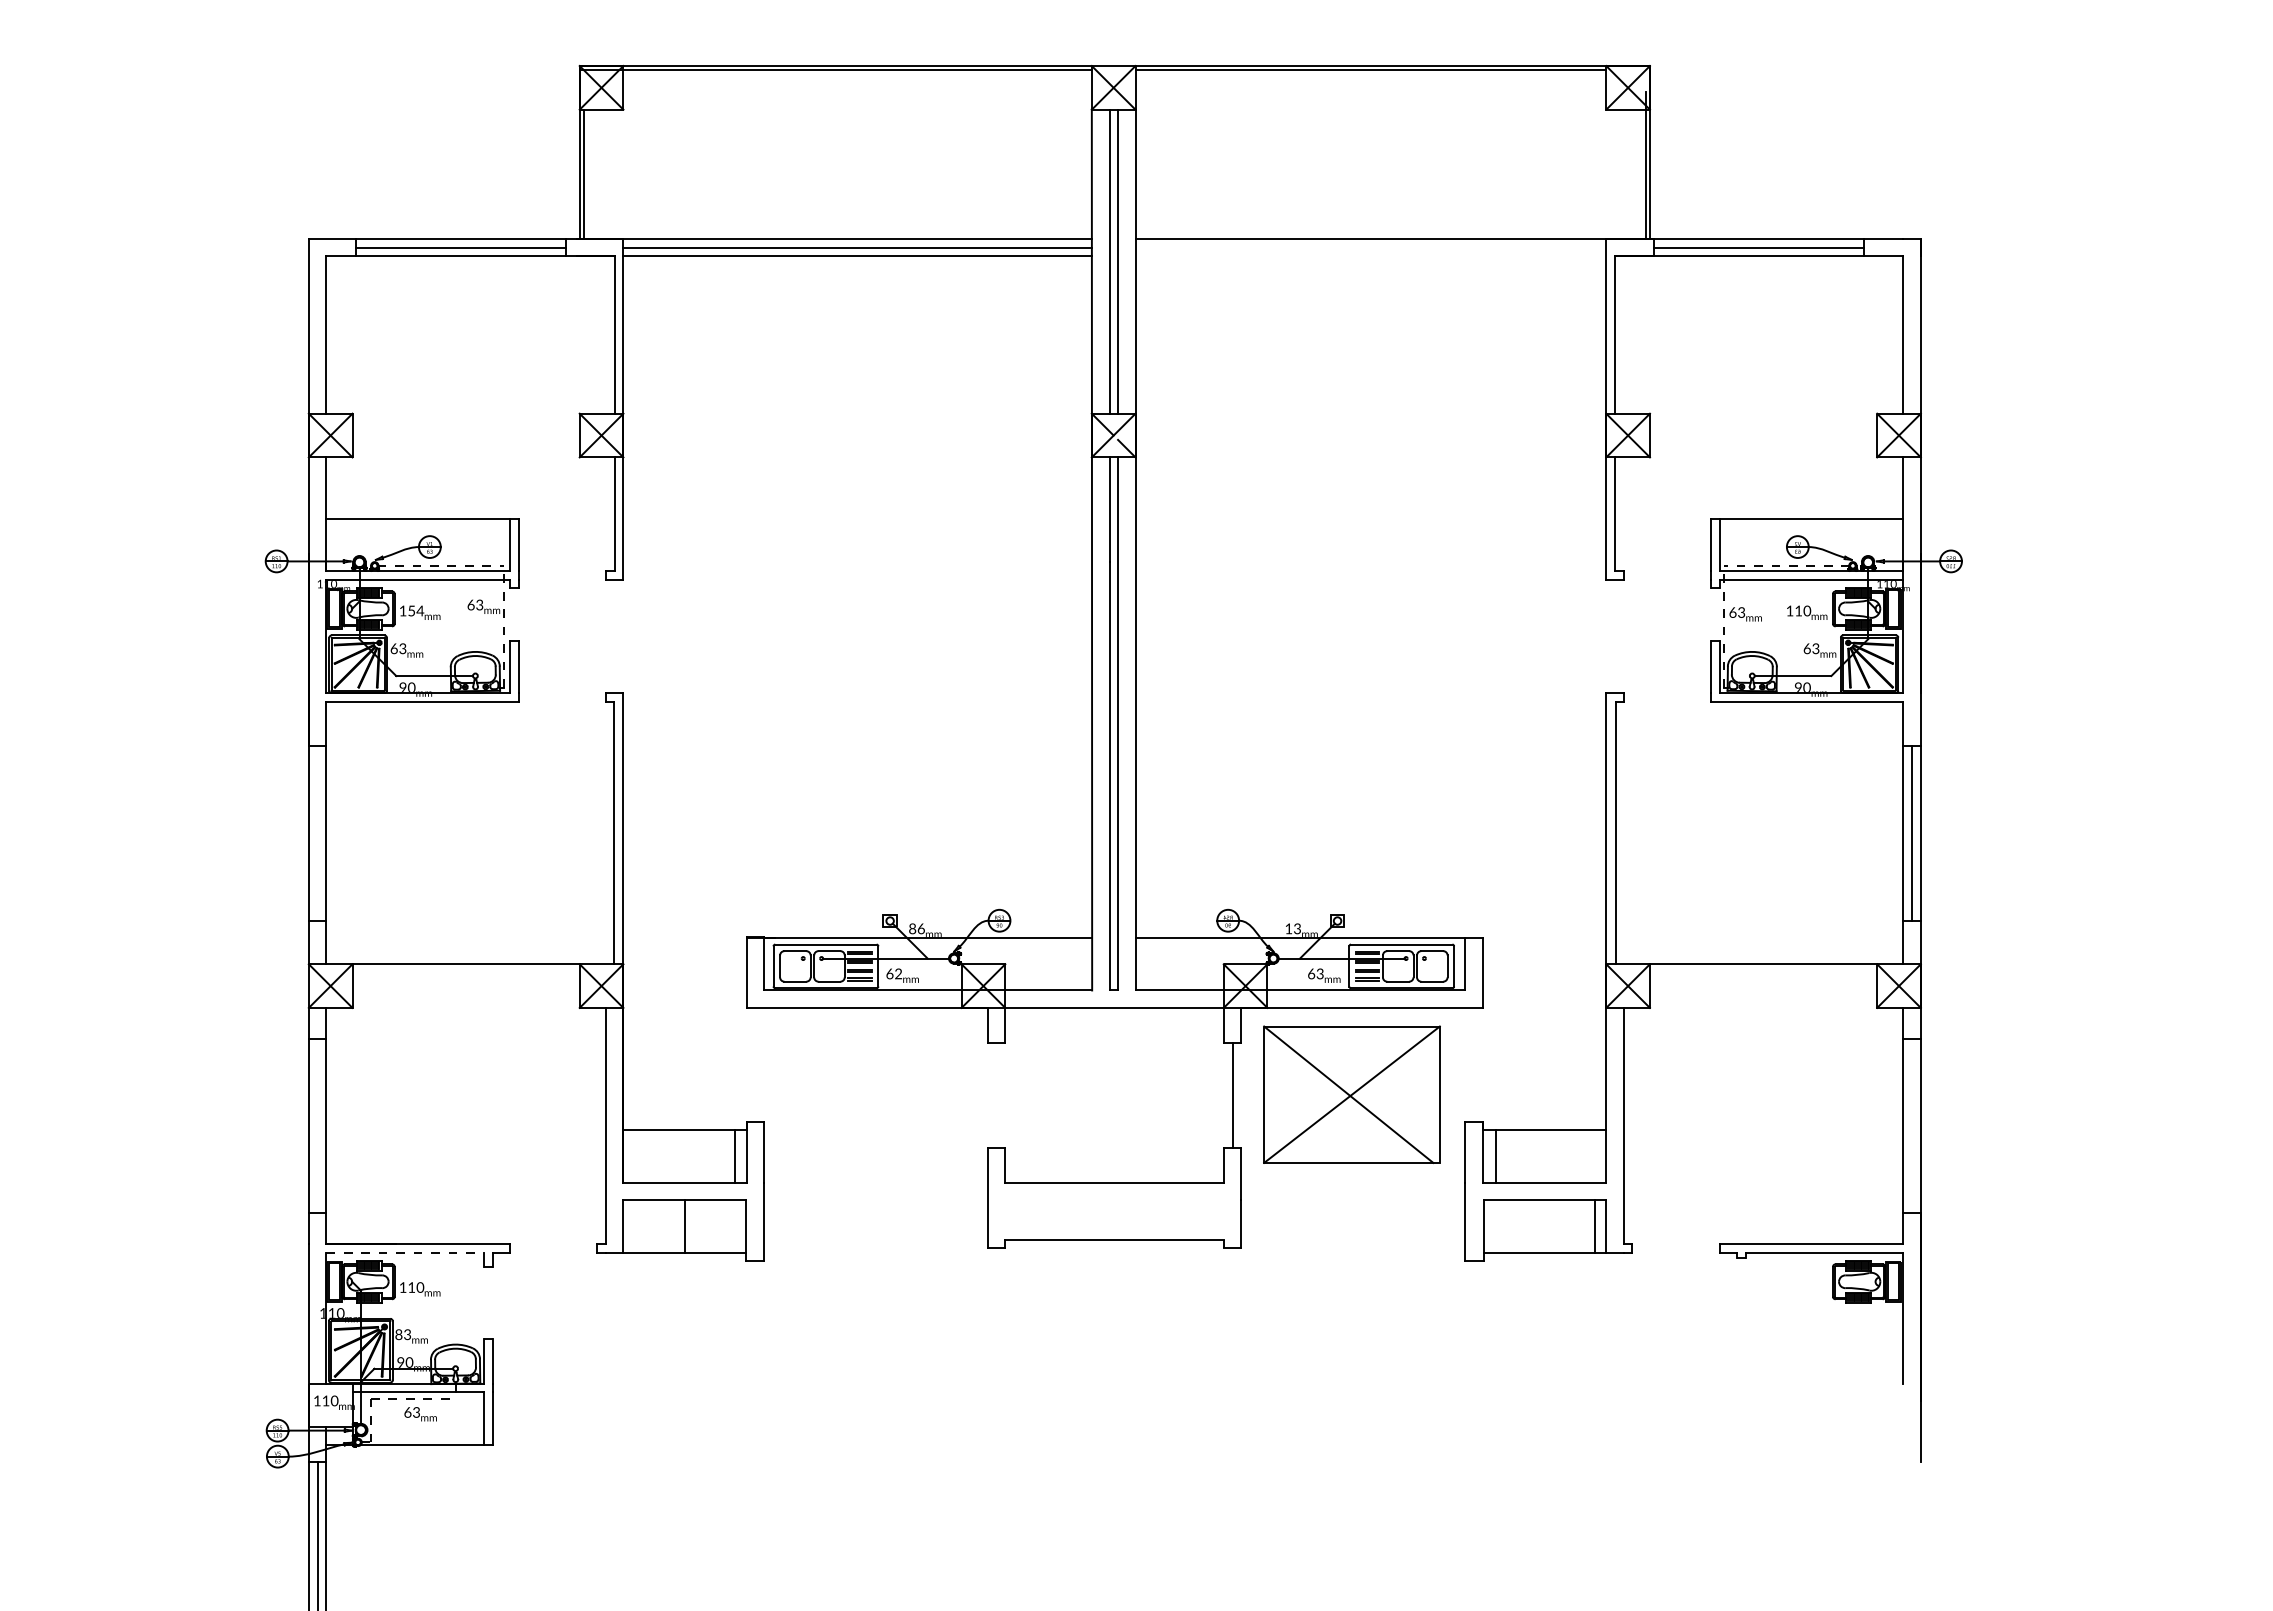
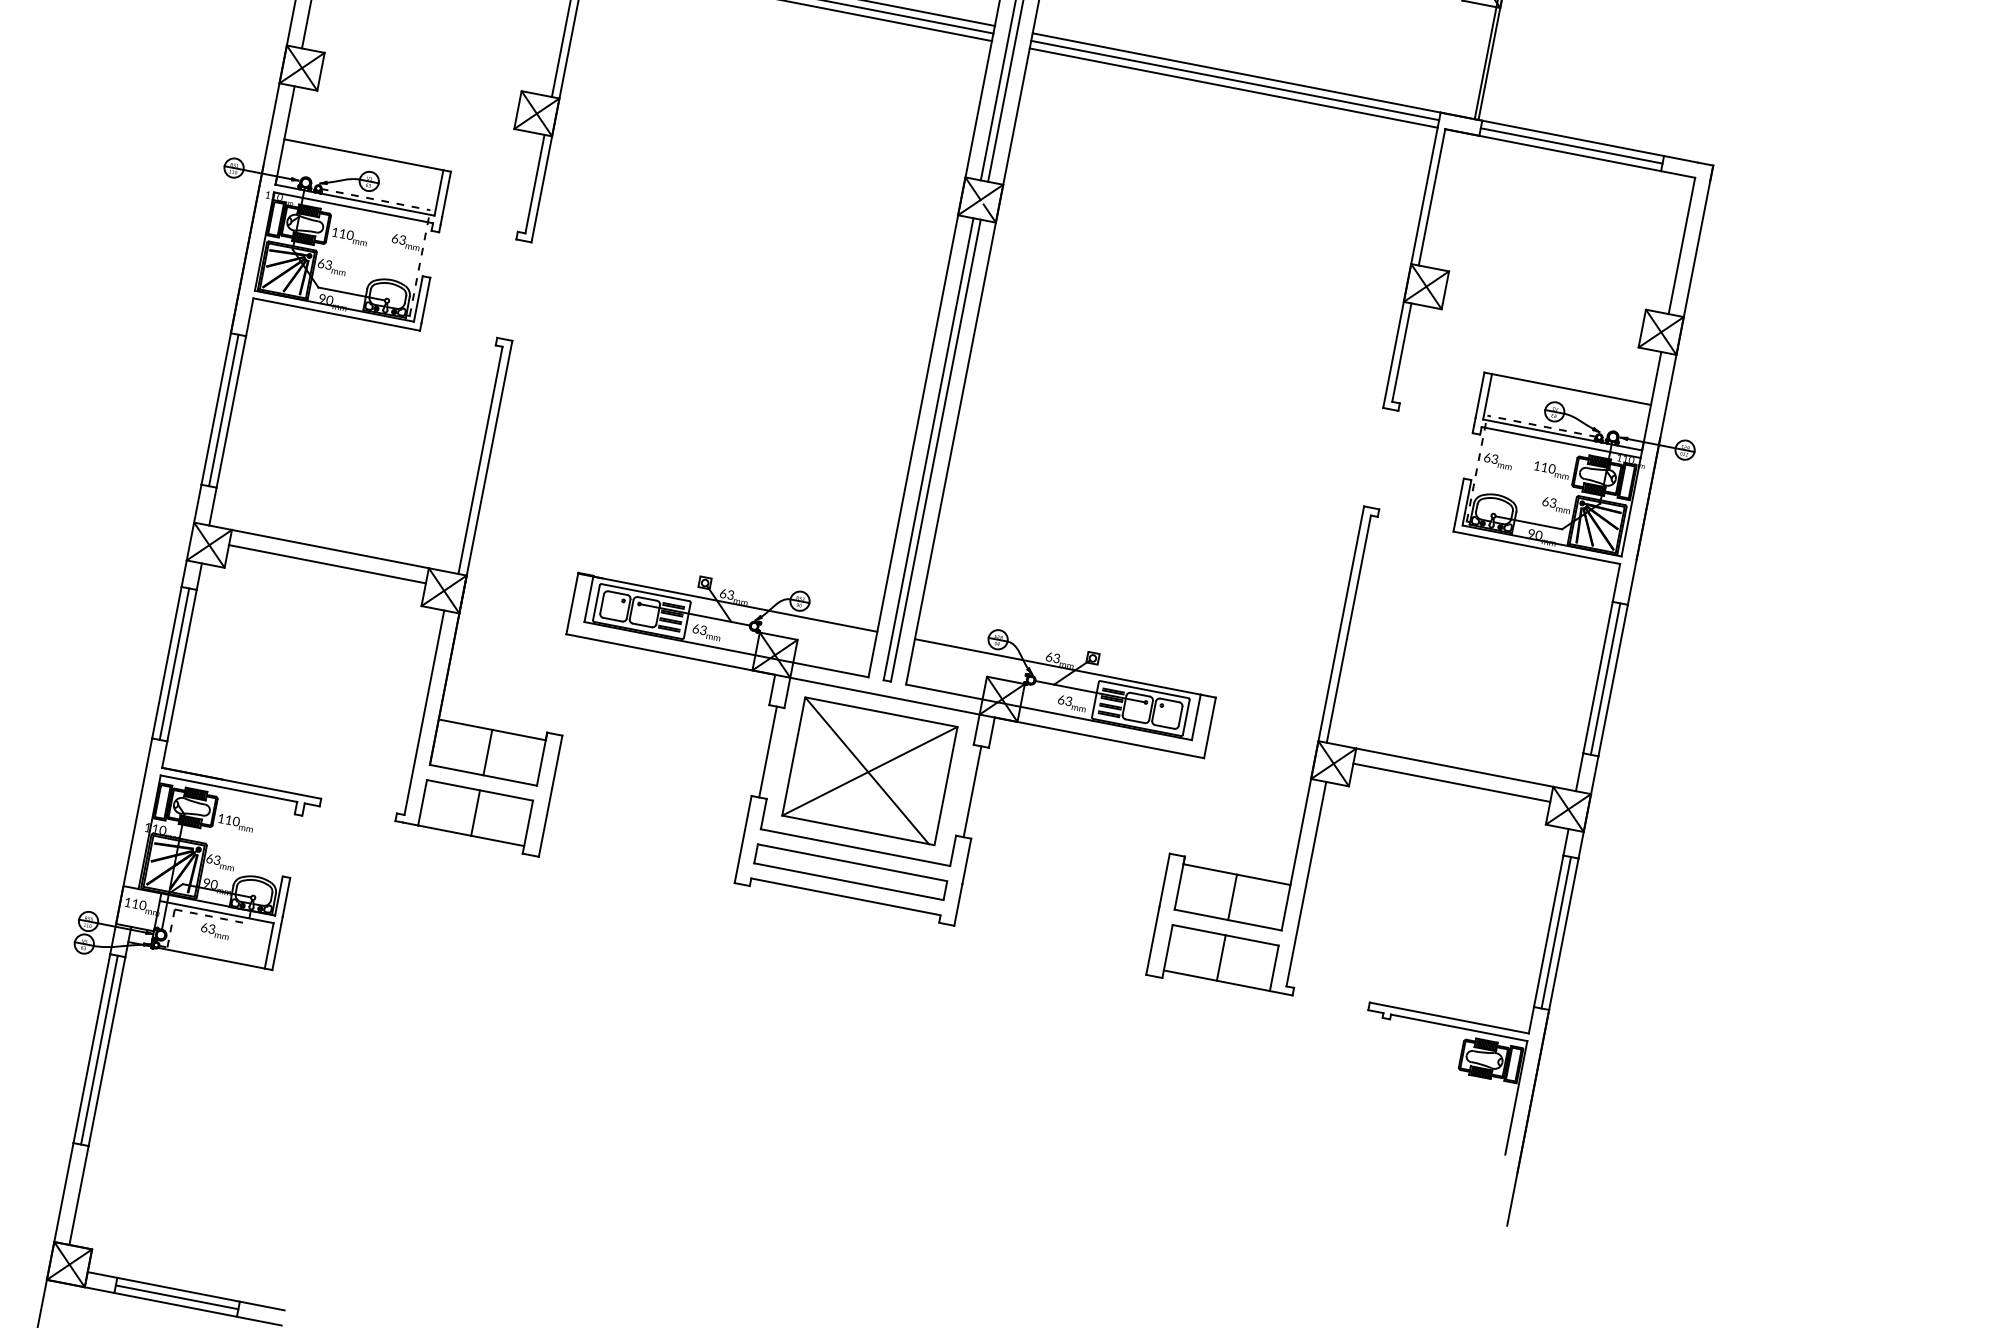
line: (1370, 247) -> (1234, 80), added
line: (1370, 256) -> (1233, 88), added
text: (416, 610) -> (347, 234), 154 -> 110
line: (317, 832) -> (223, 409), added
text: (916, 928) -> (726, 593), 86 -> 63
text: (1288, 928) -> (1049, 656), 13 -> 63
text: (898, 975) -> (703, 631), 62 -> 63
line: (465, 981) -> (326, 563), added
line: (1763, 981) -> (1451, 782), added
line: (996, 1094) -> (768, 751), added
part: (1351, 1094) -> (869, 771), moved
line: (317, 1125) -> (174, 663), added
line: (1912, 1125) -> (1556, 932), added
line: (735, 1156) -> (488, 752), moved
line: (1495, 1156) -> (1232, 897), moved
part: (1114, 1210) -> (850, 871), added
line: (1595, 1226) -> (1221, 958), moved
line: (405, 1252) -> (229, 788), dashed -> solid
text: (398, 1334) -> (209, 858), 83 -> 63

